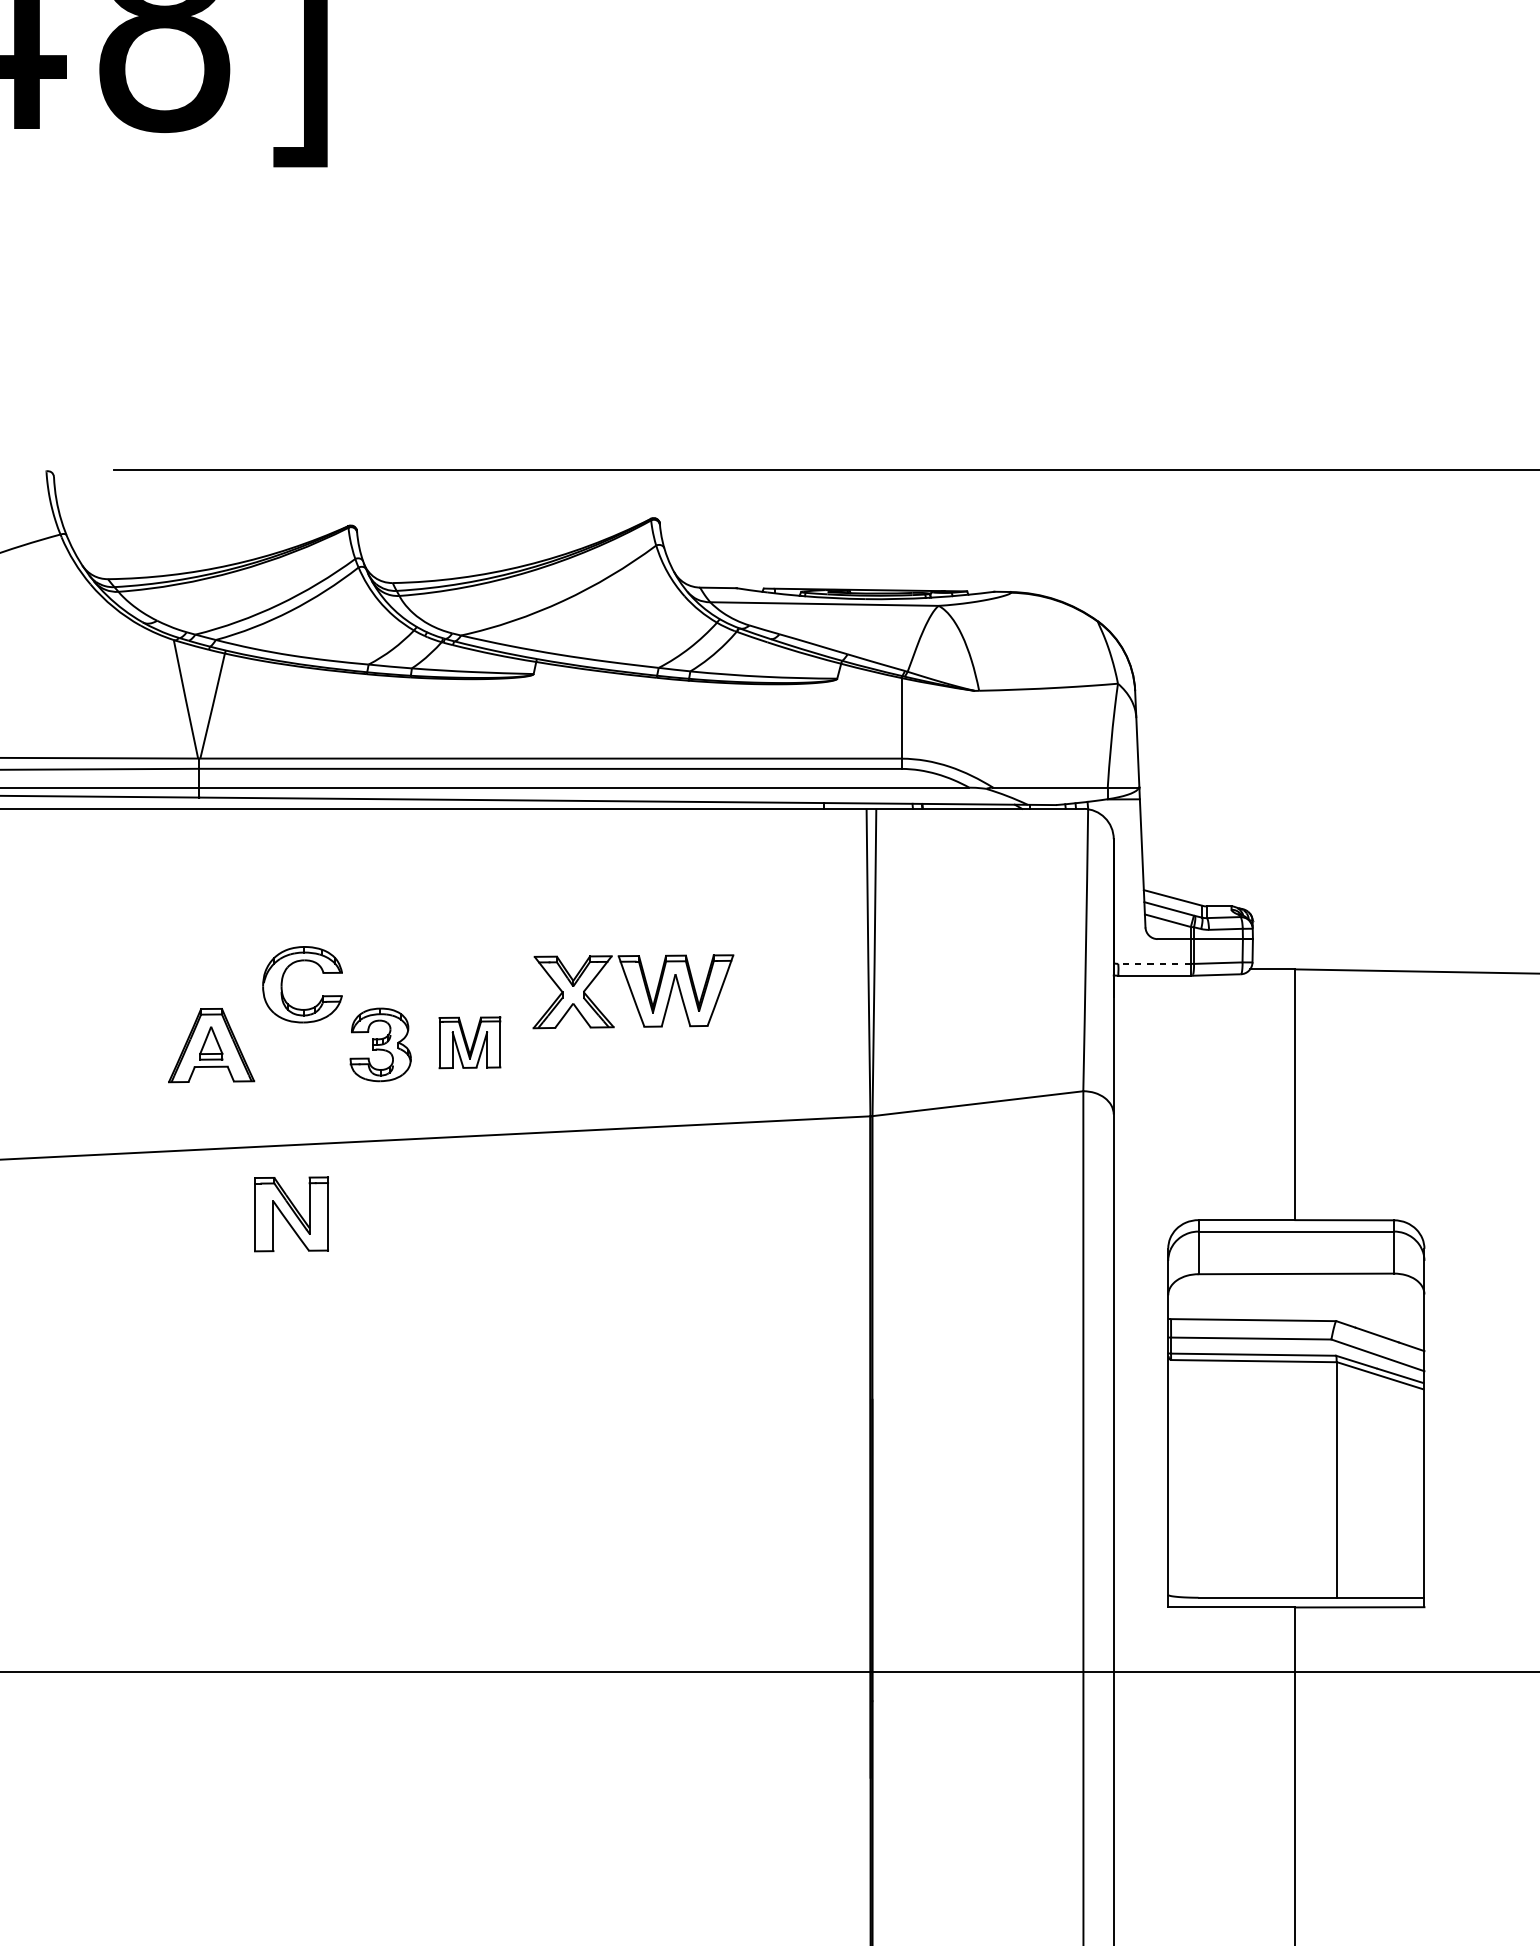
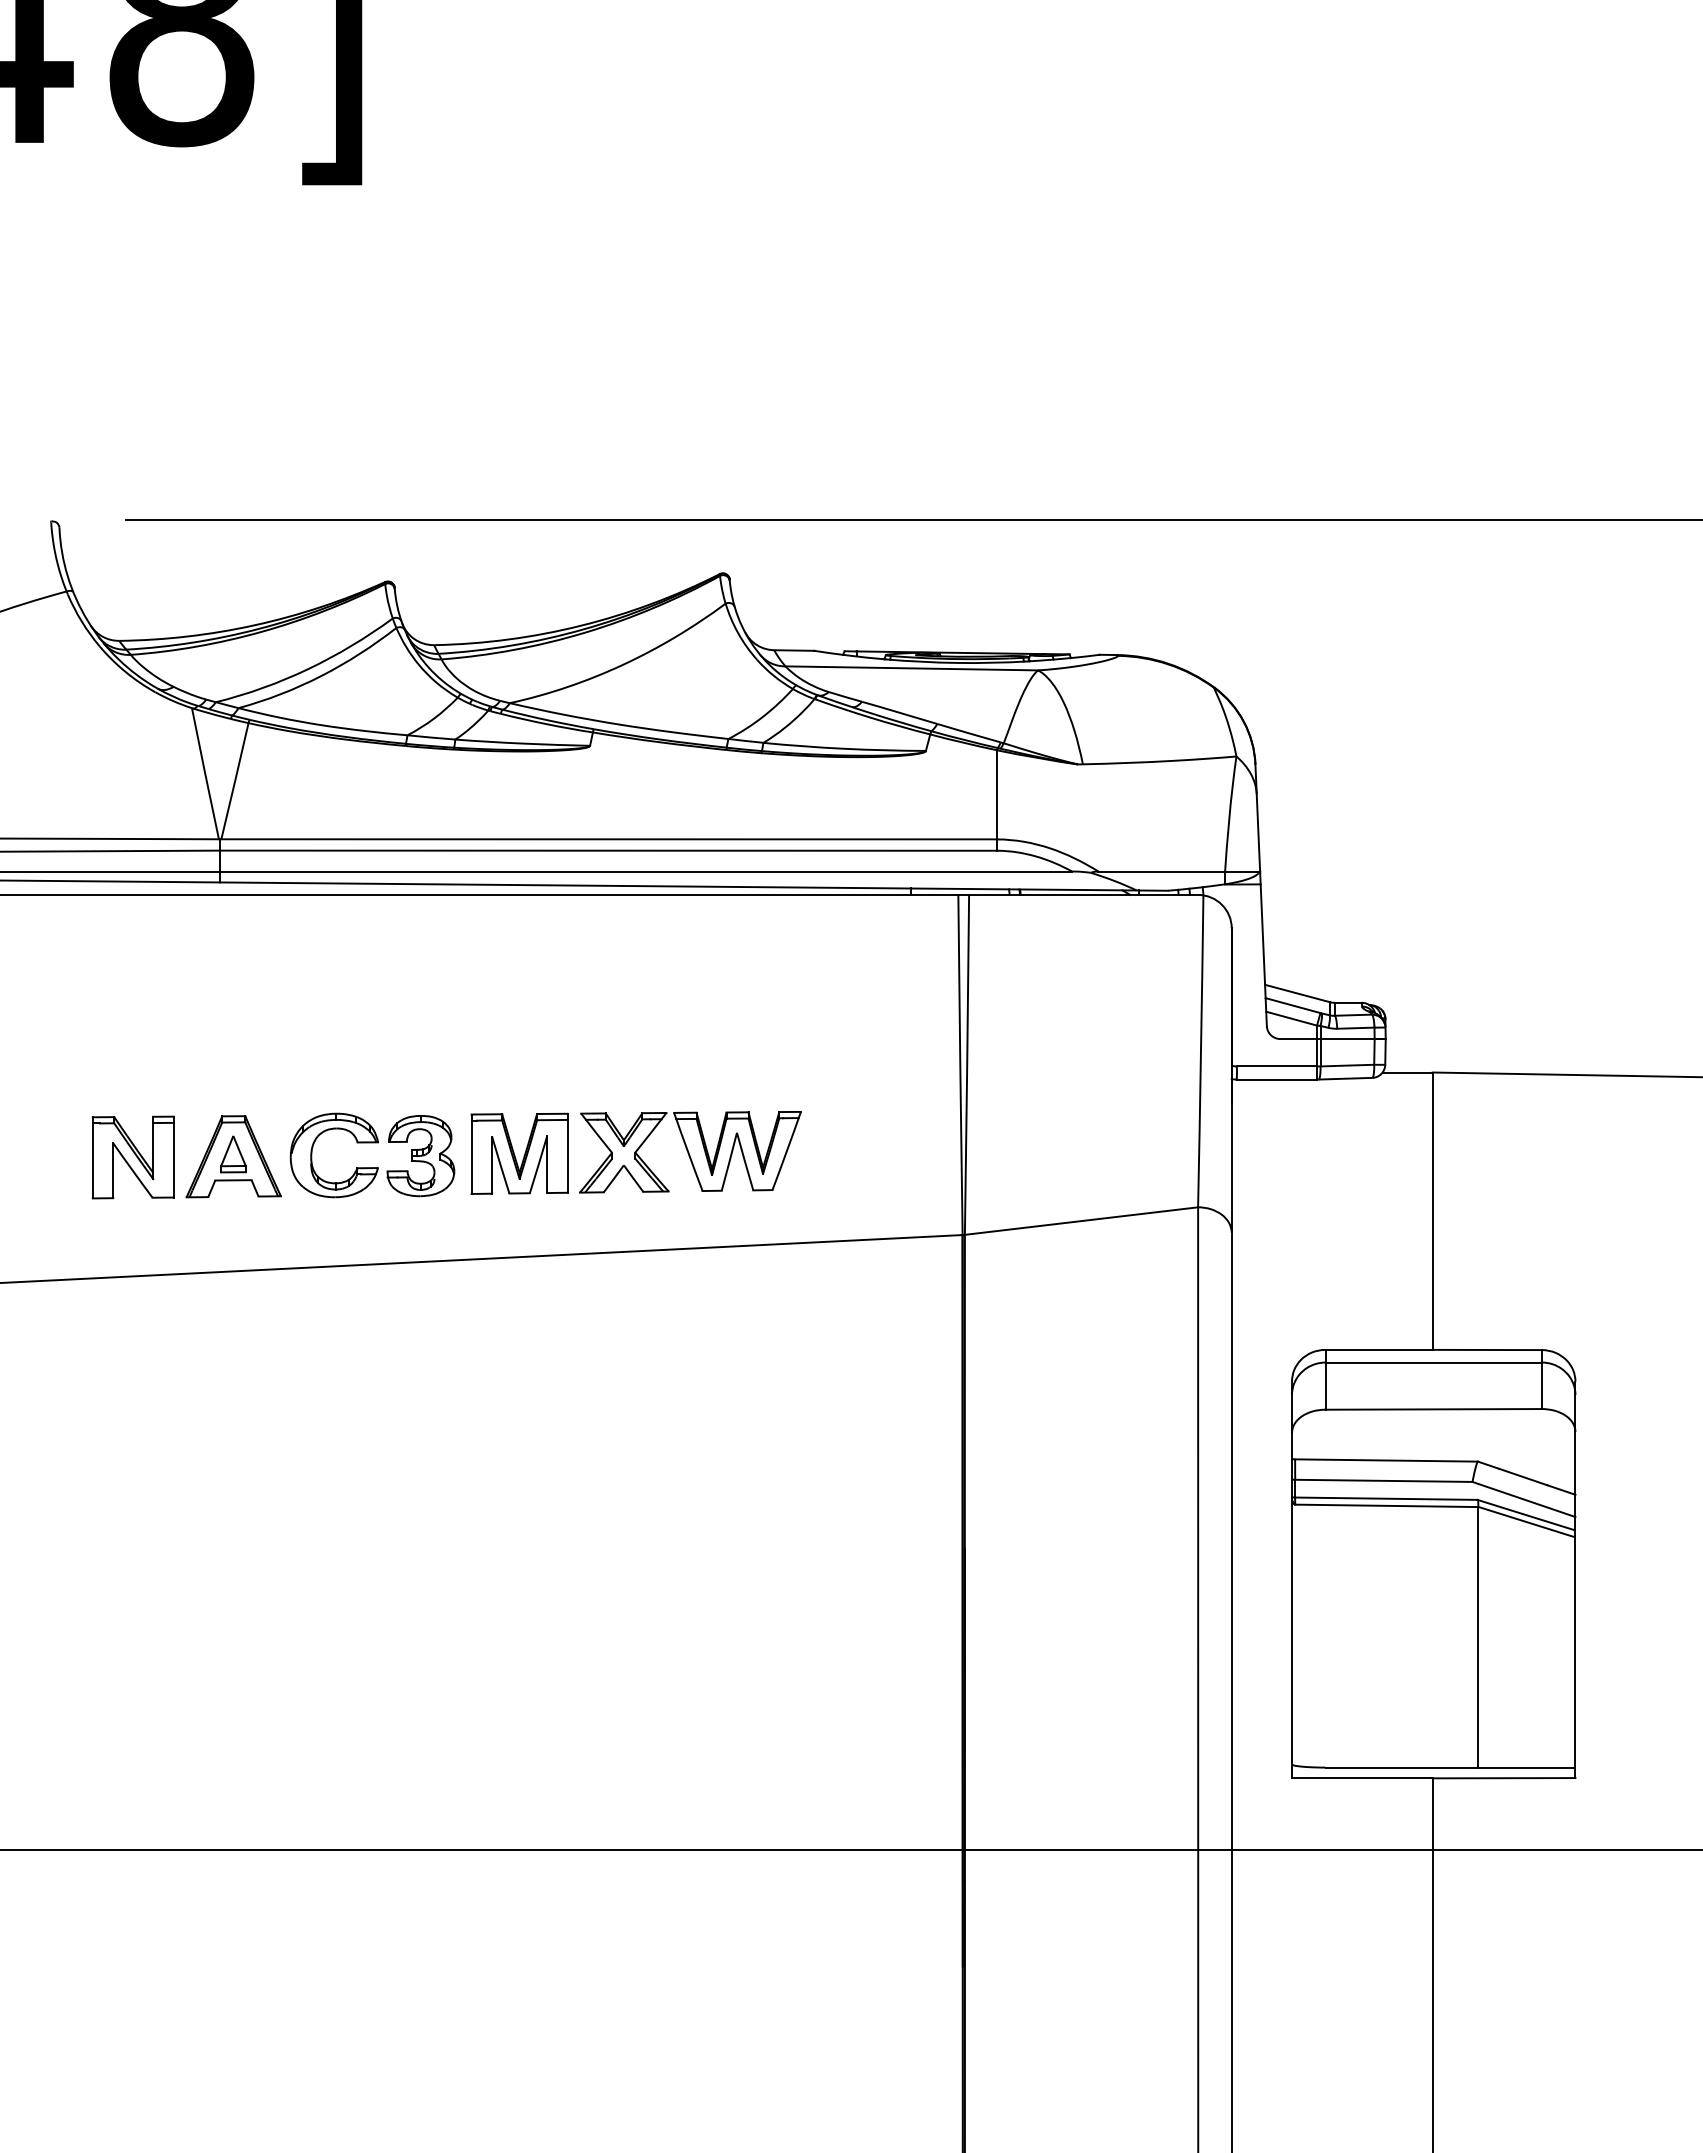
line: (1154, 963) -> (1276, 1066), dashed -> solid
part: (282, 984) -> (312, 1155), moved
part: (633, 991) -> (690, 1152), moved
part: (469, 1042) -> (519, 1153), size x1.43
part: (290, 1214) -> (132, 1157), moved

